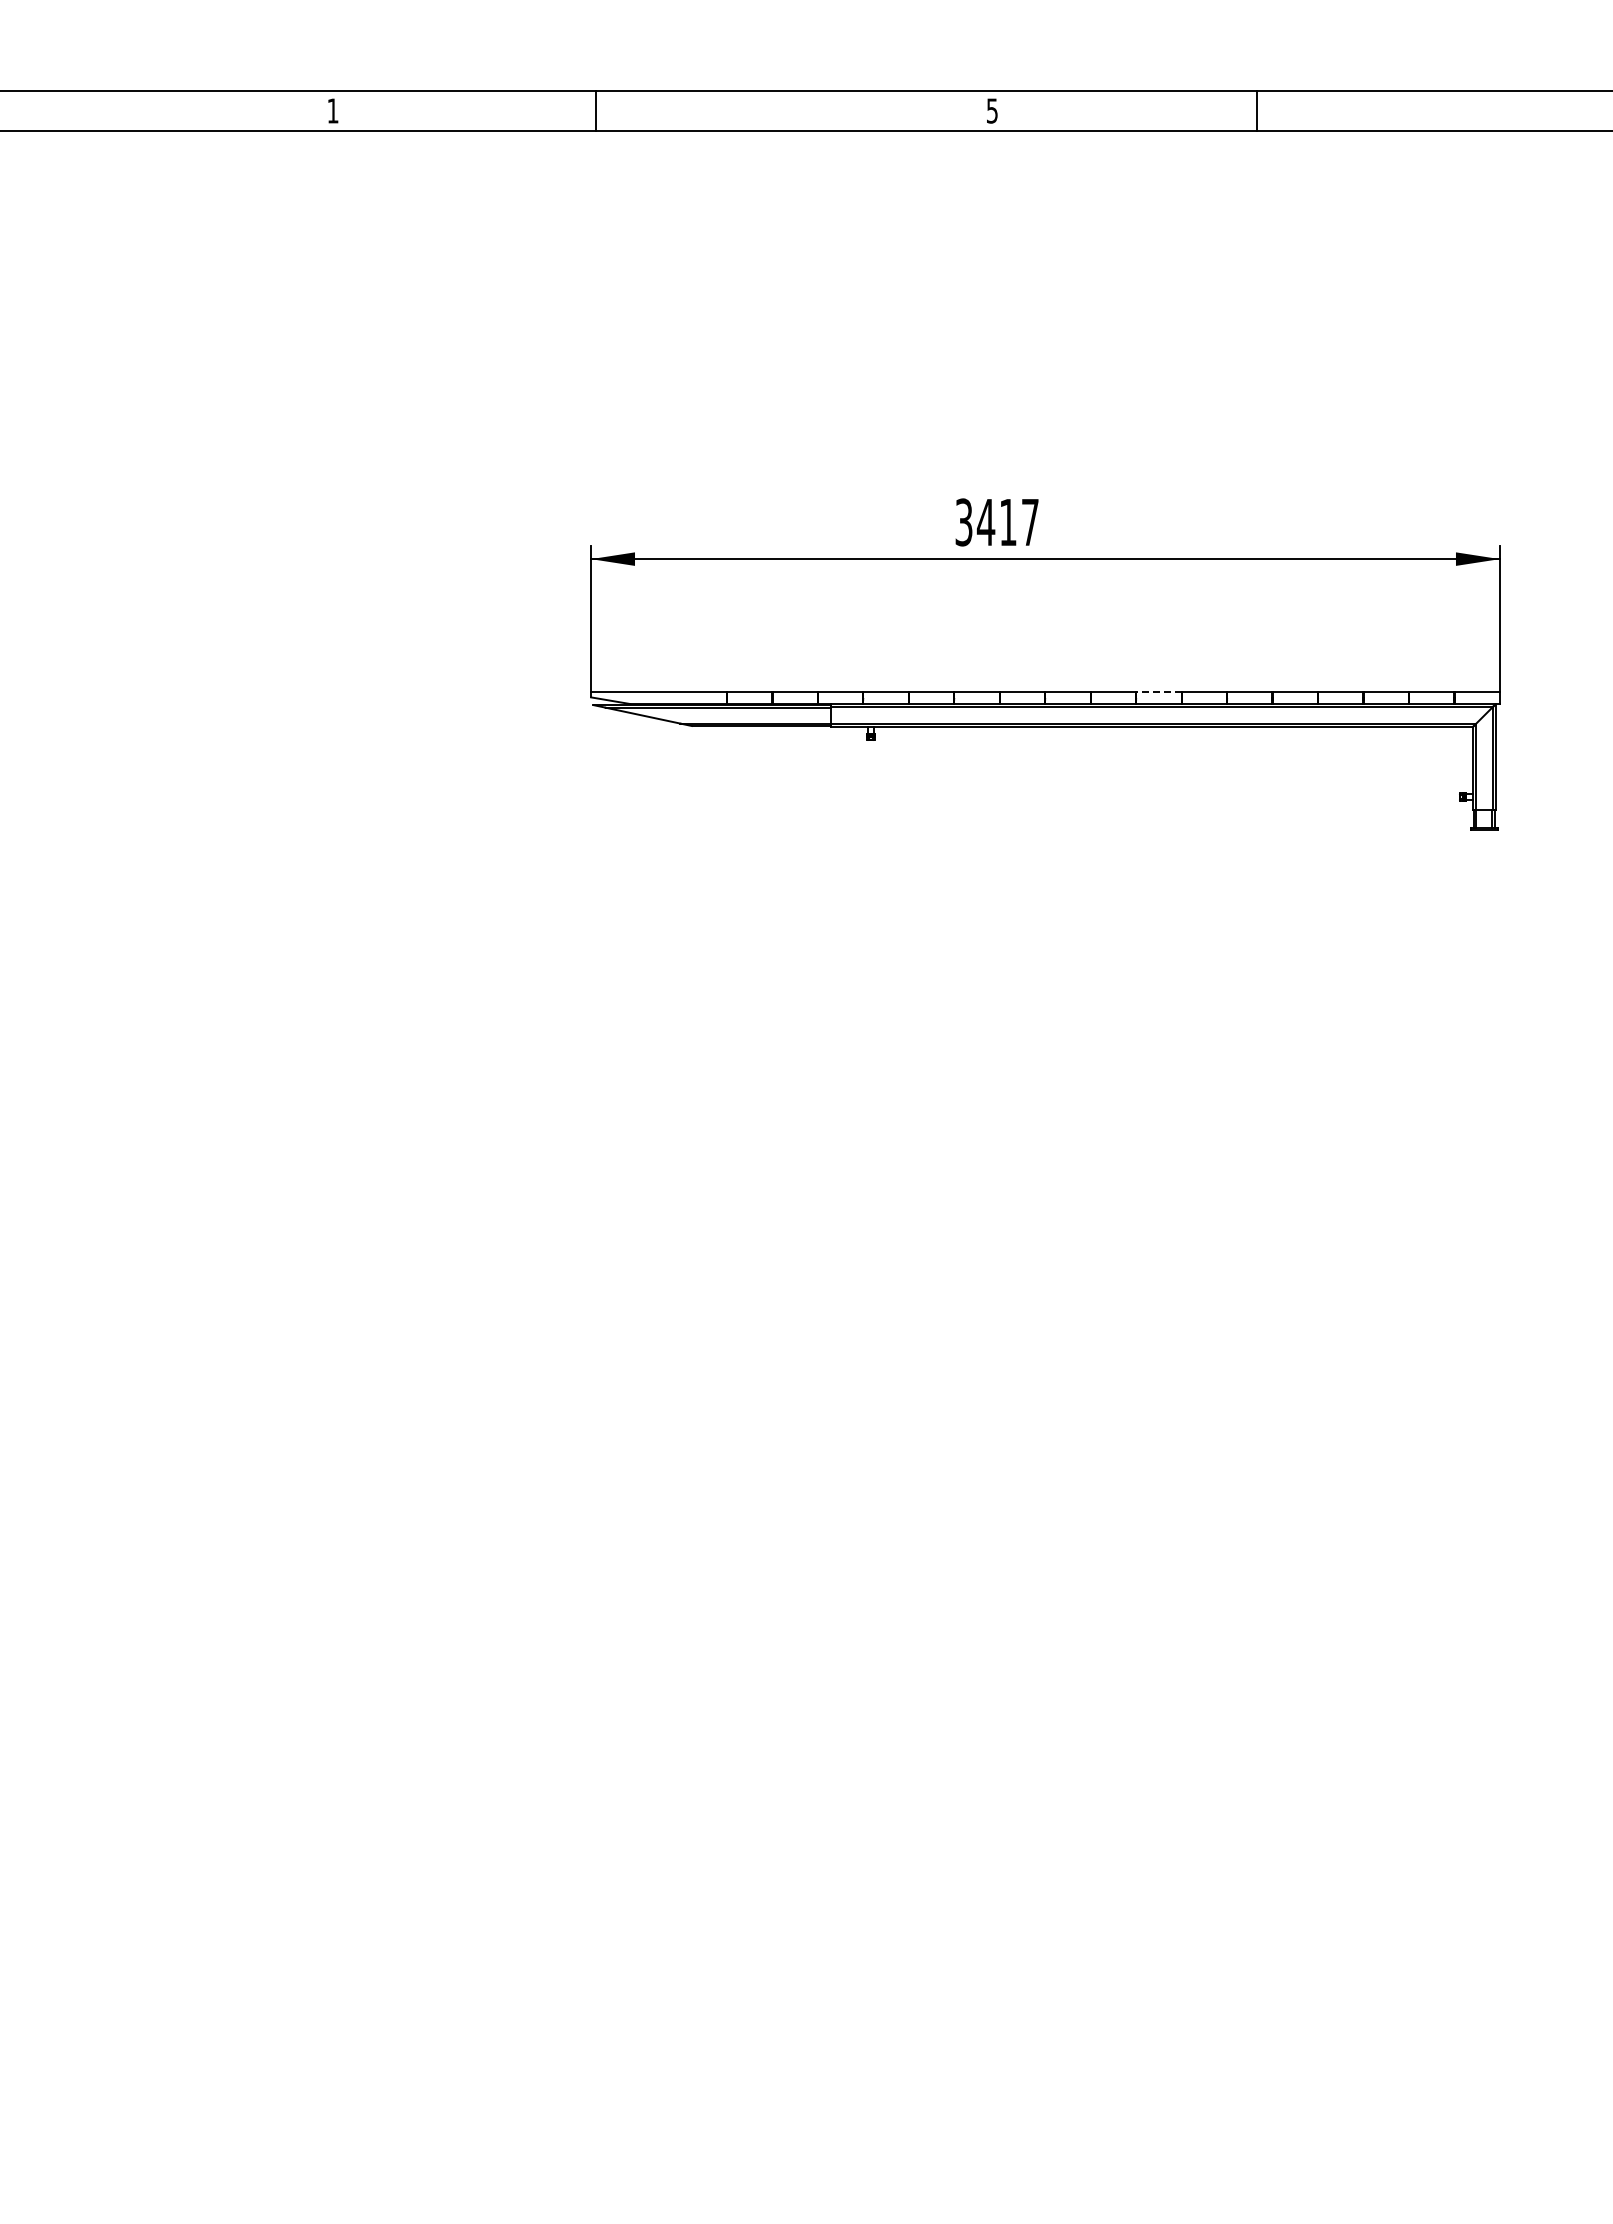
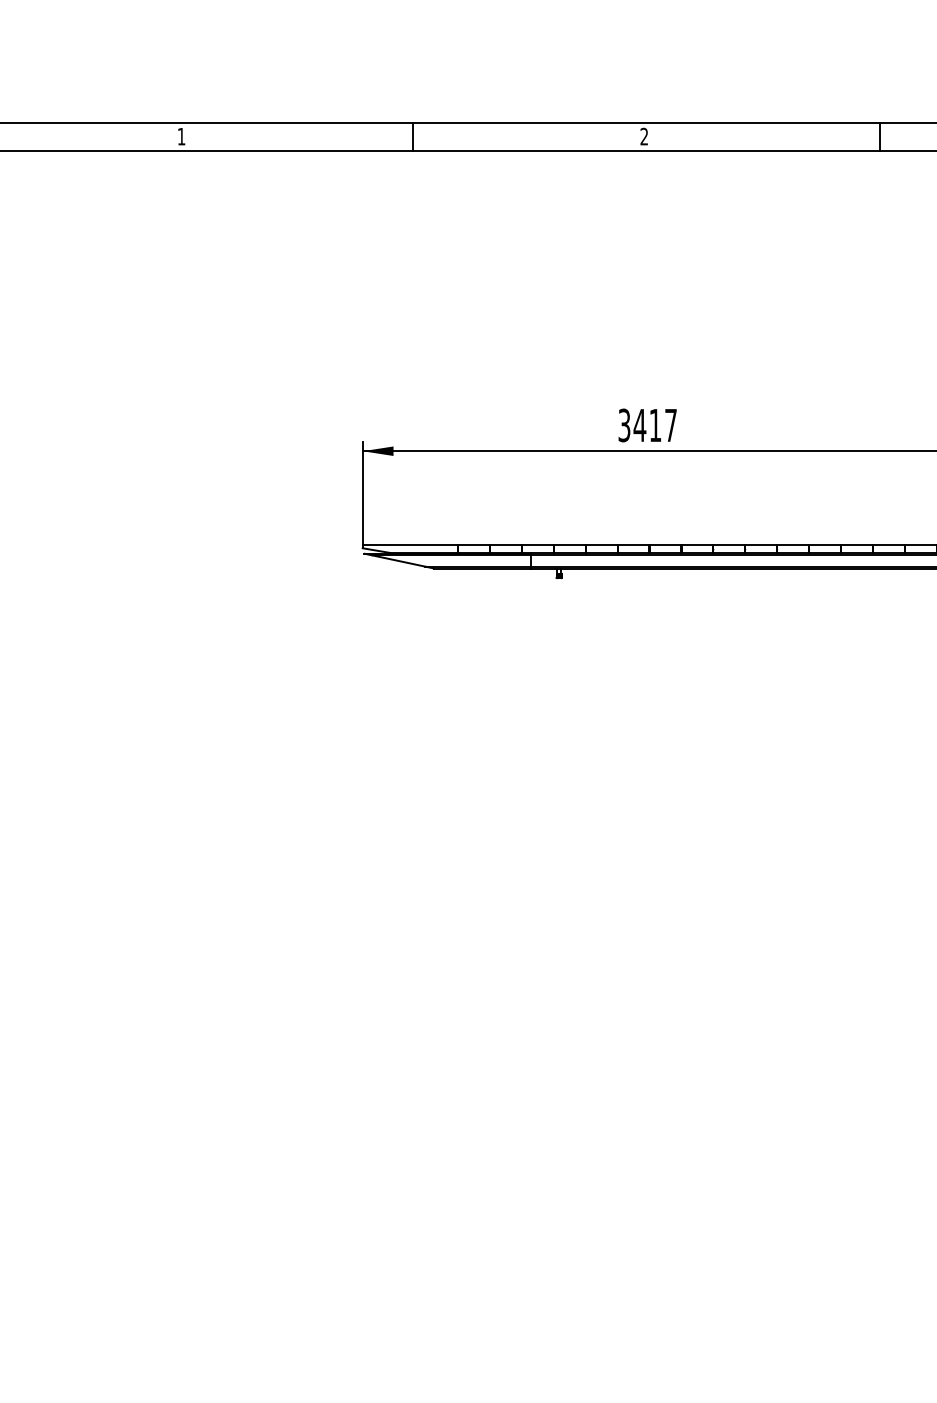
text: (991, 110) -> (643, 136), 5 -> 2
line: (596, 111) -> (413, 137), moved
line: (1257, 111) -> (880, 137), moved
line: (1158, 692) -> (760, 544), dashed -> solid

